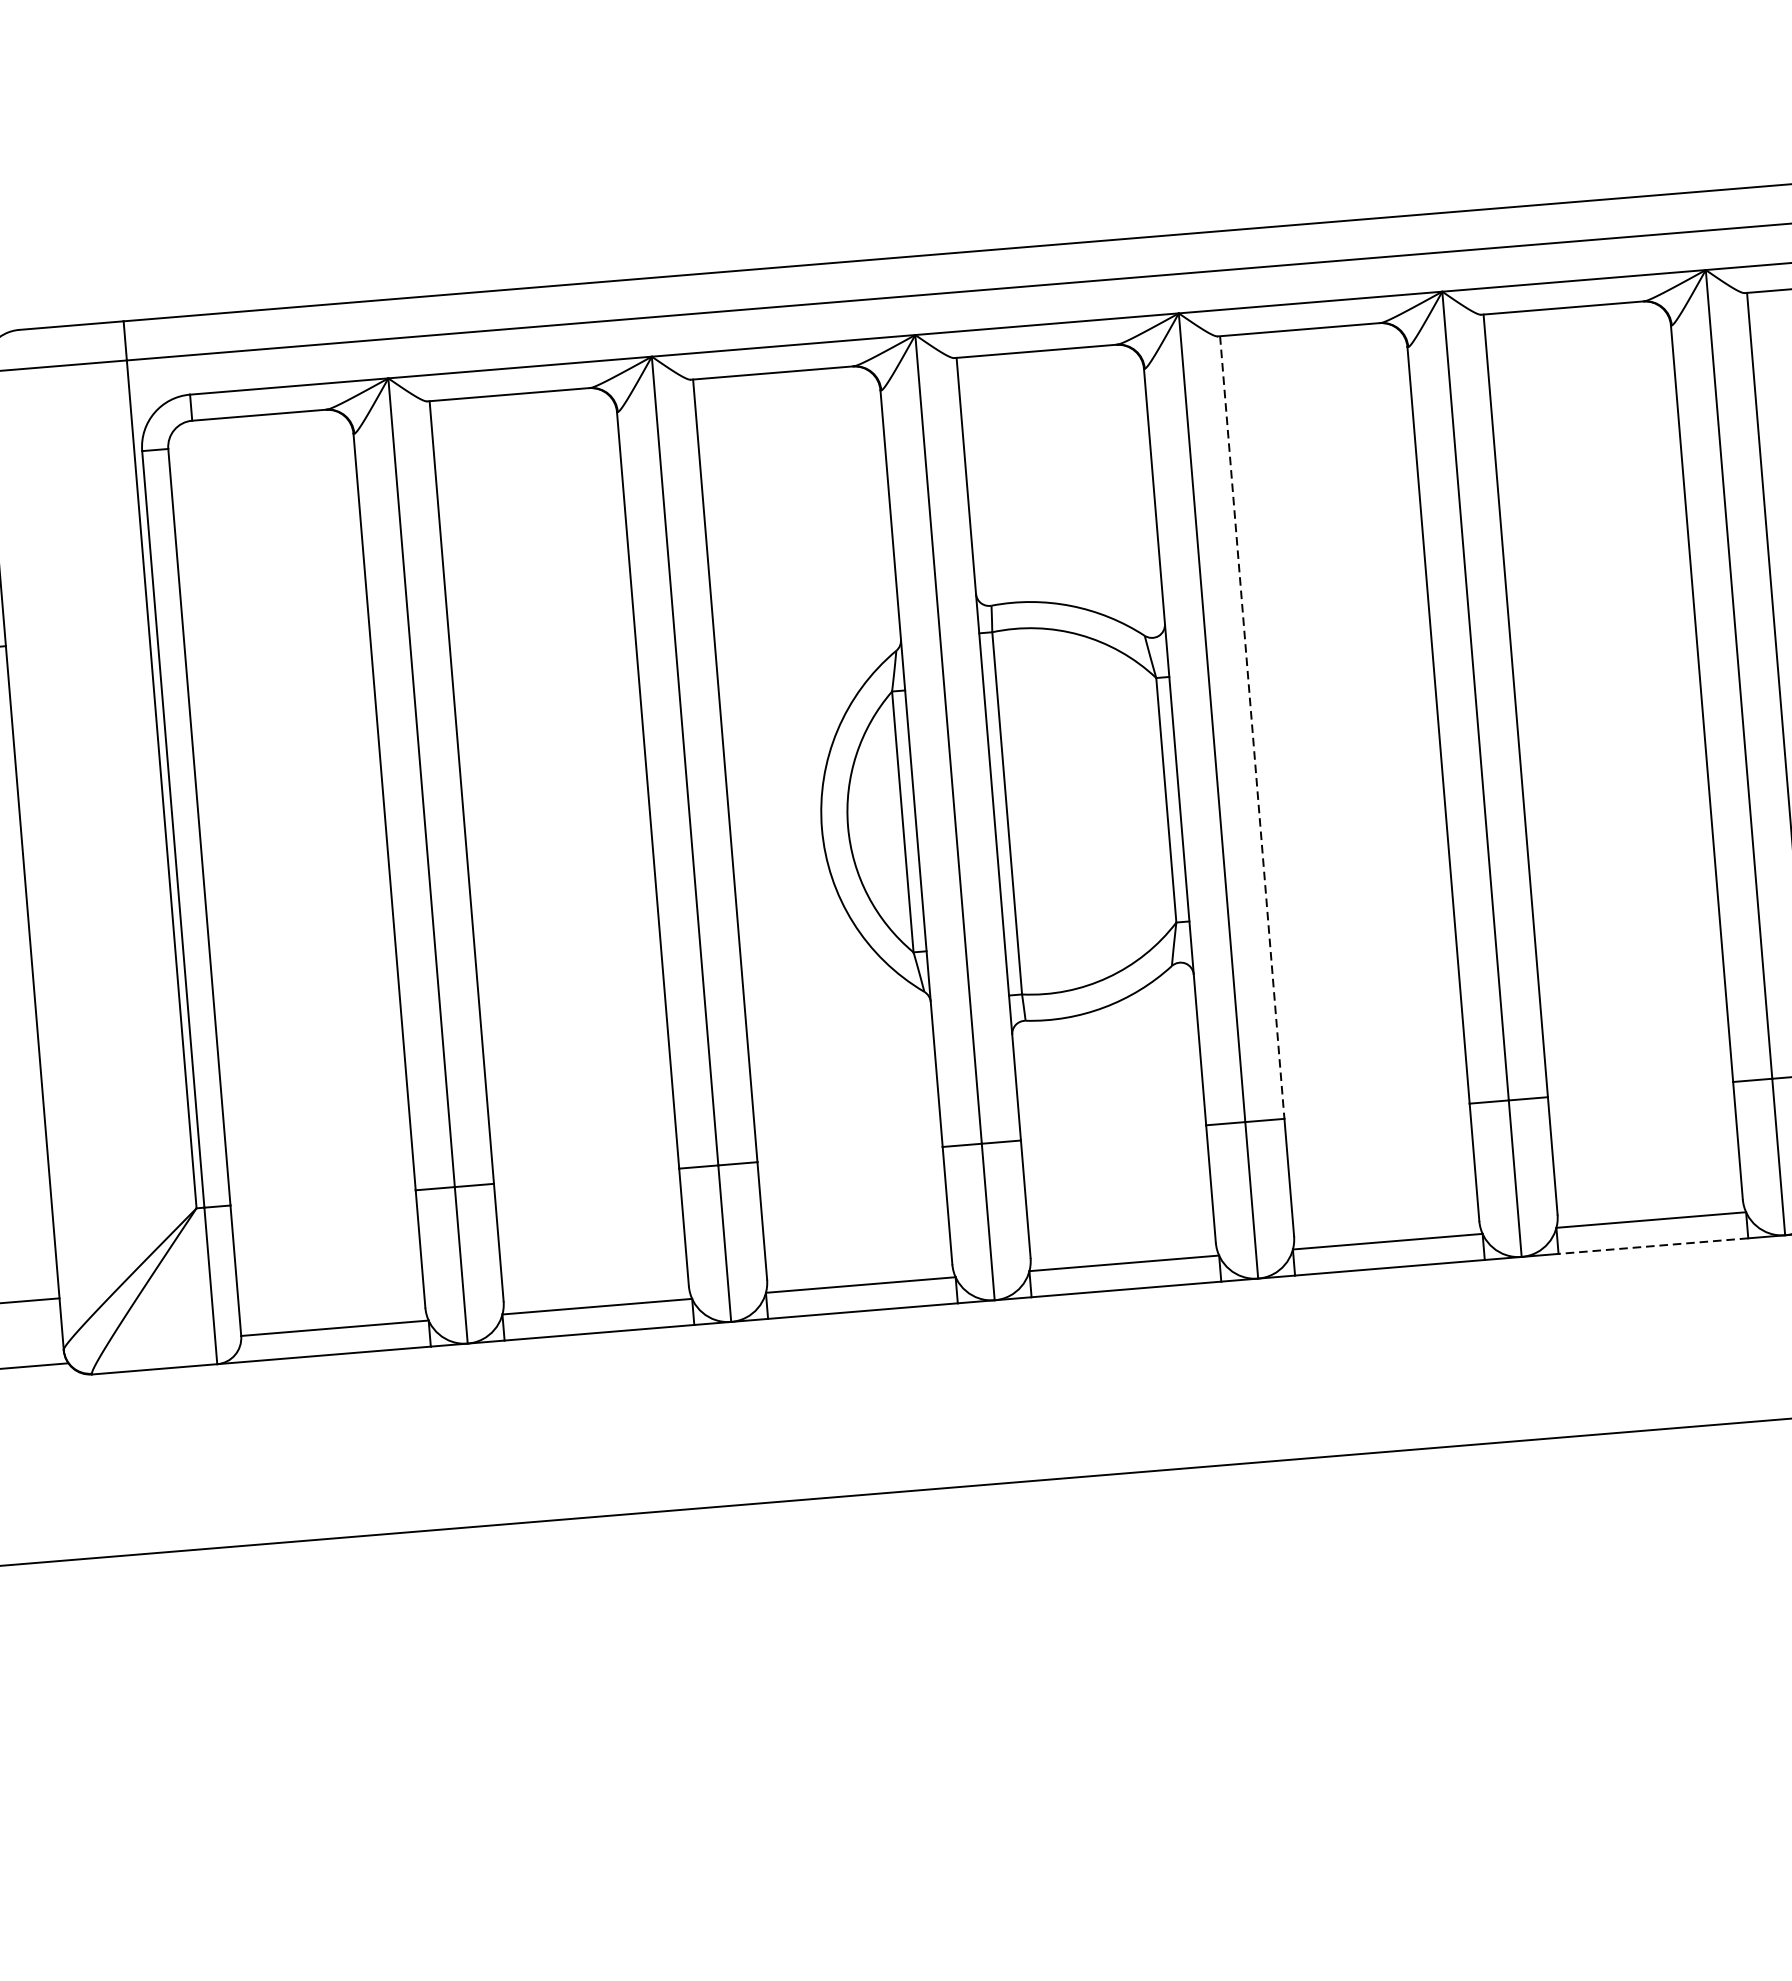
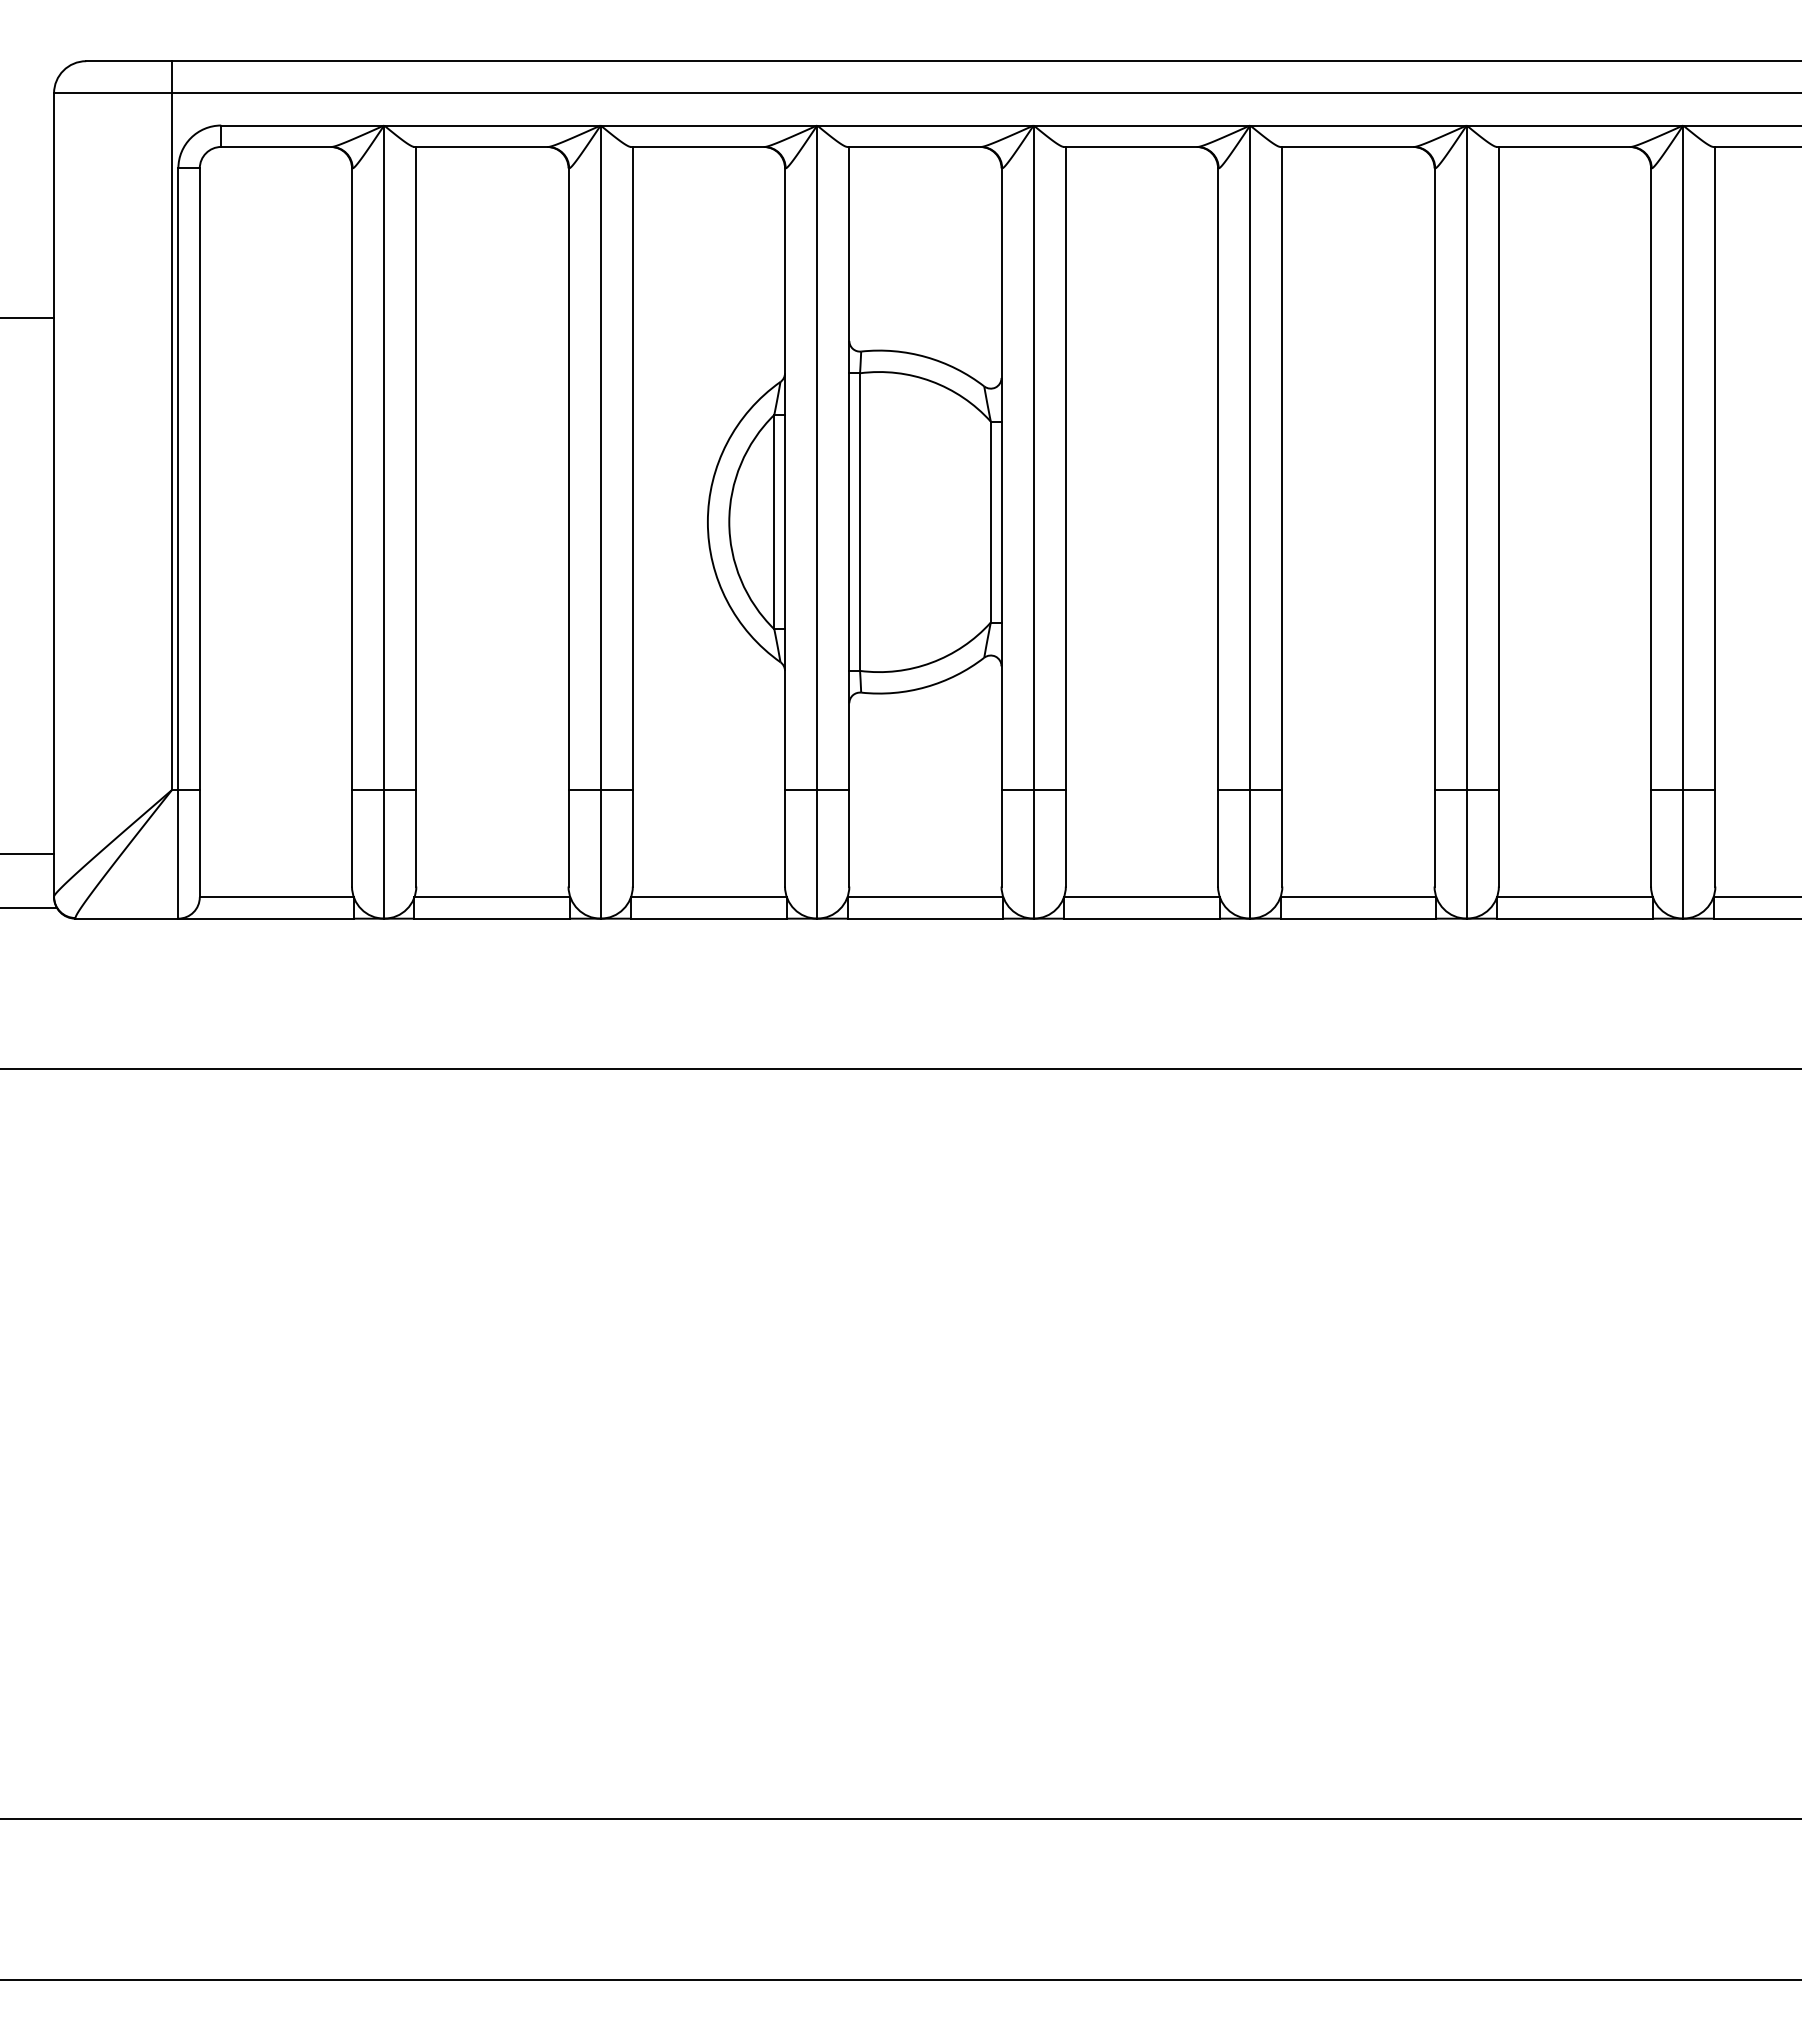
line: (1251, 727) -> (1065, 468), dashed -> solid
line: (1653, 1245) -> (1358, 918), dashed -> solid

